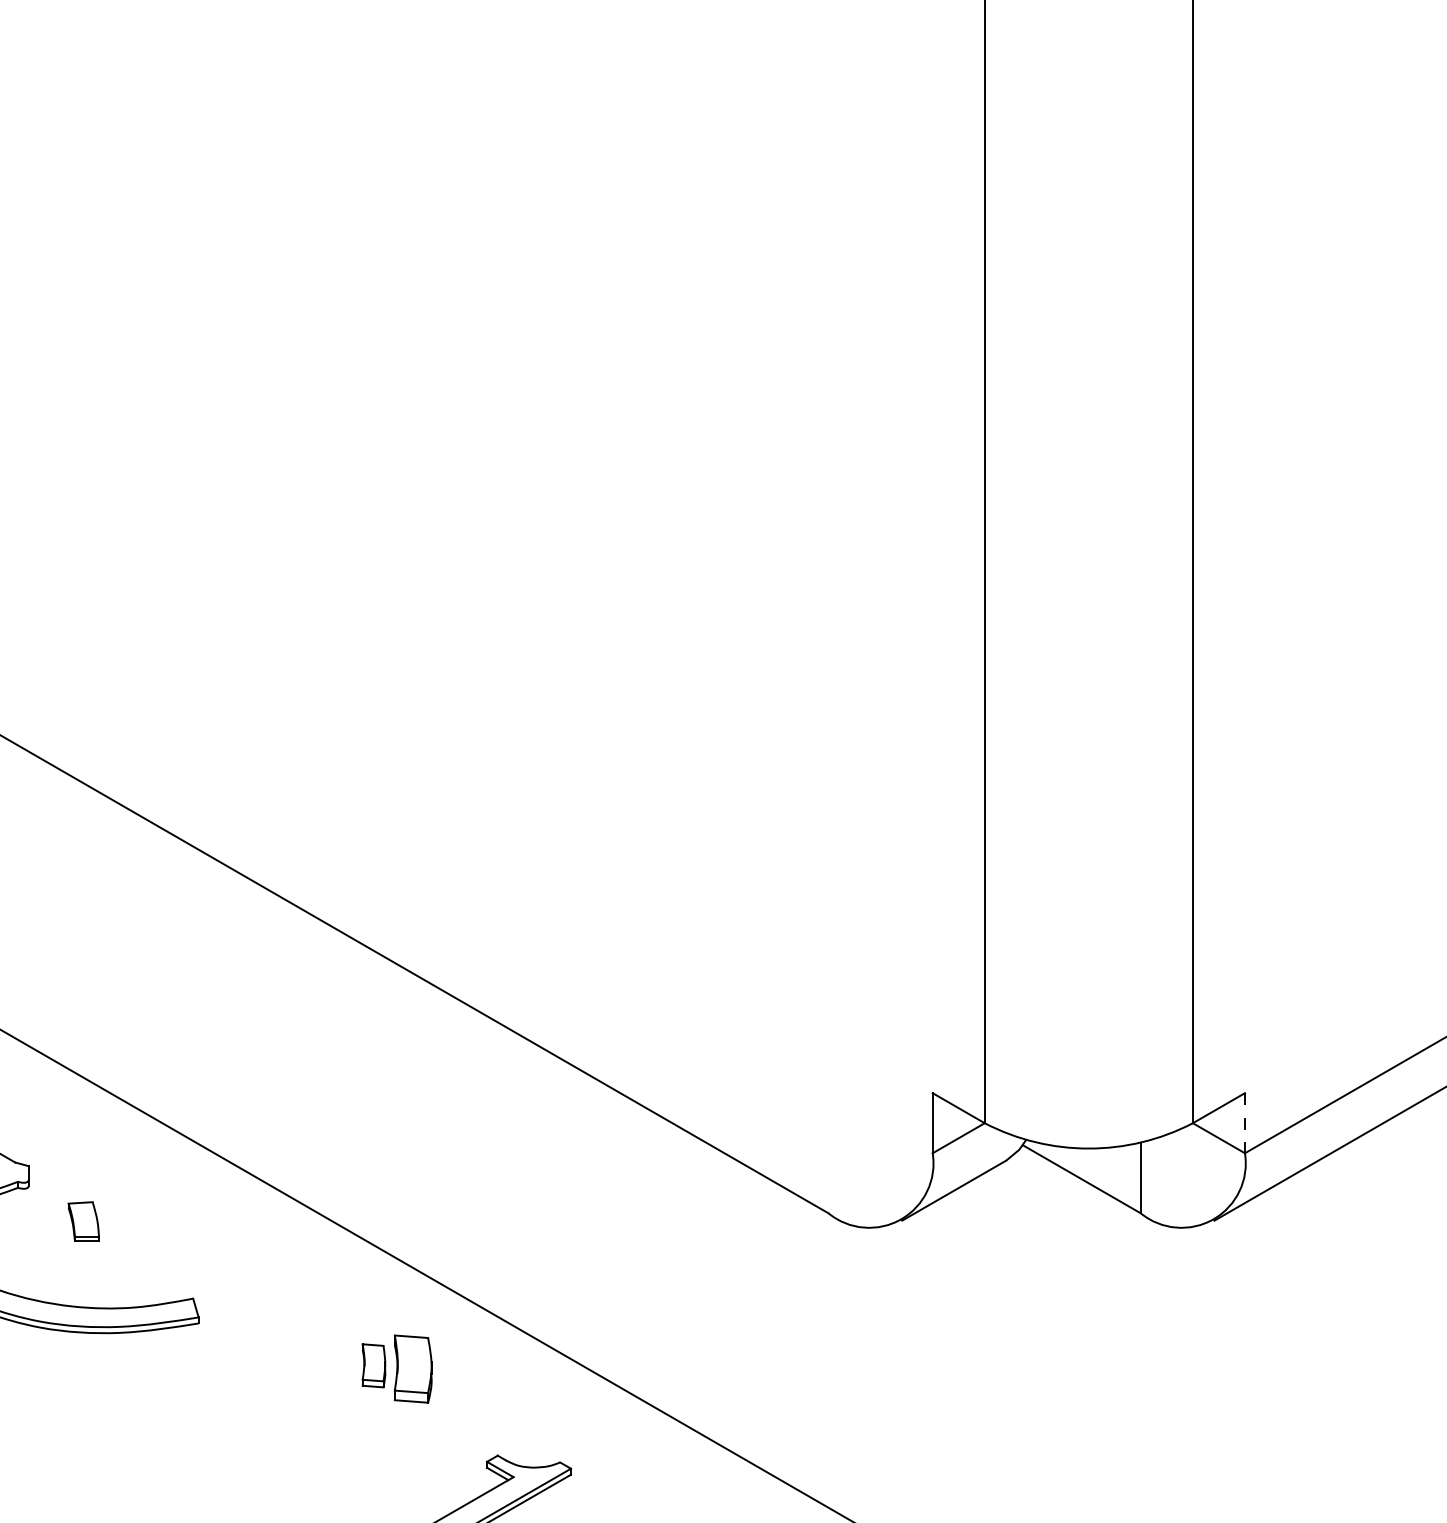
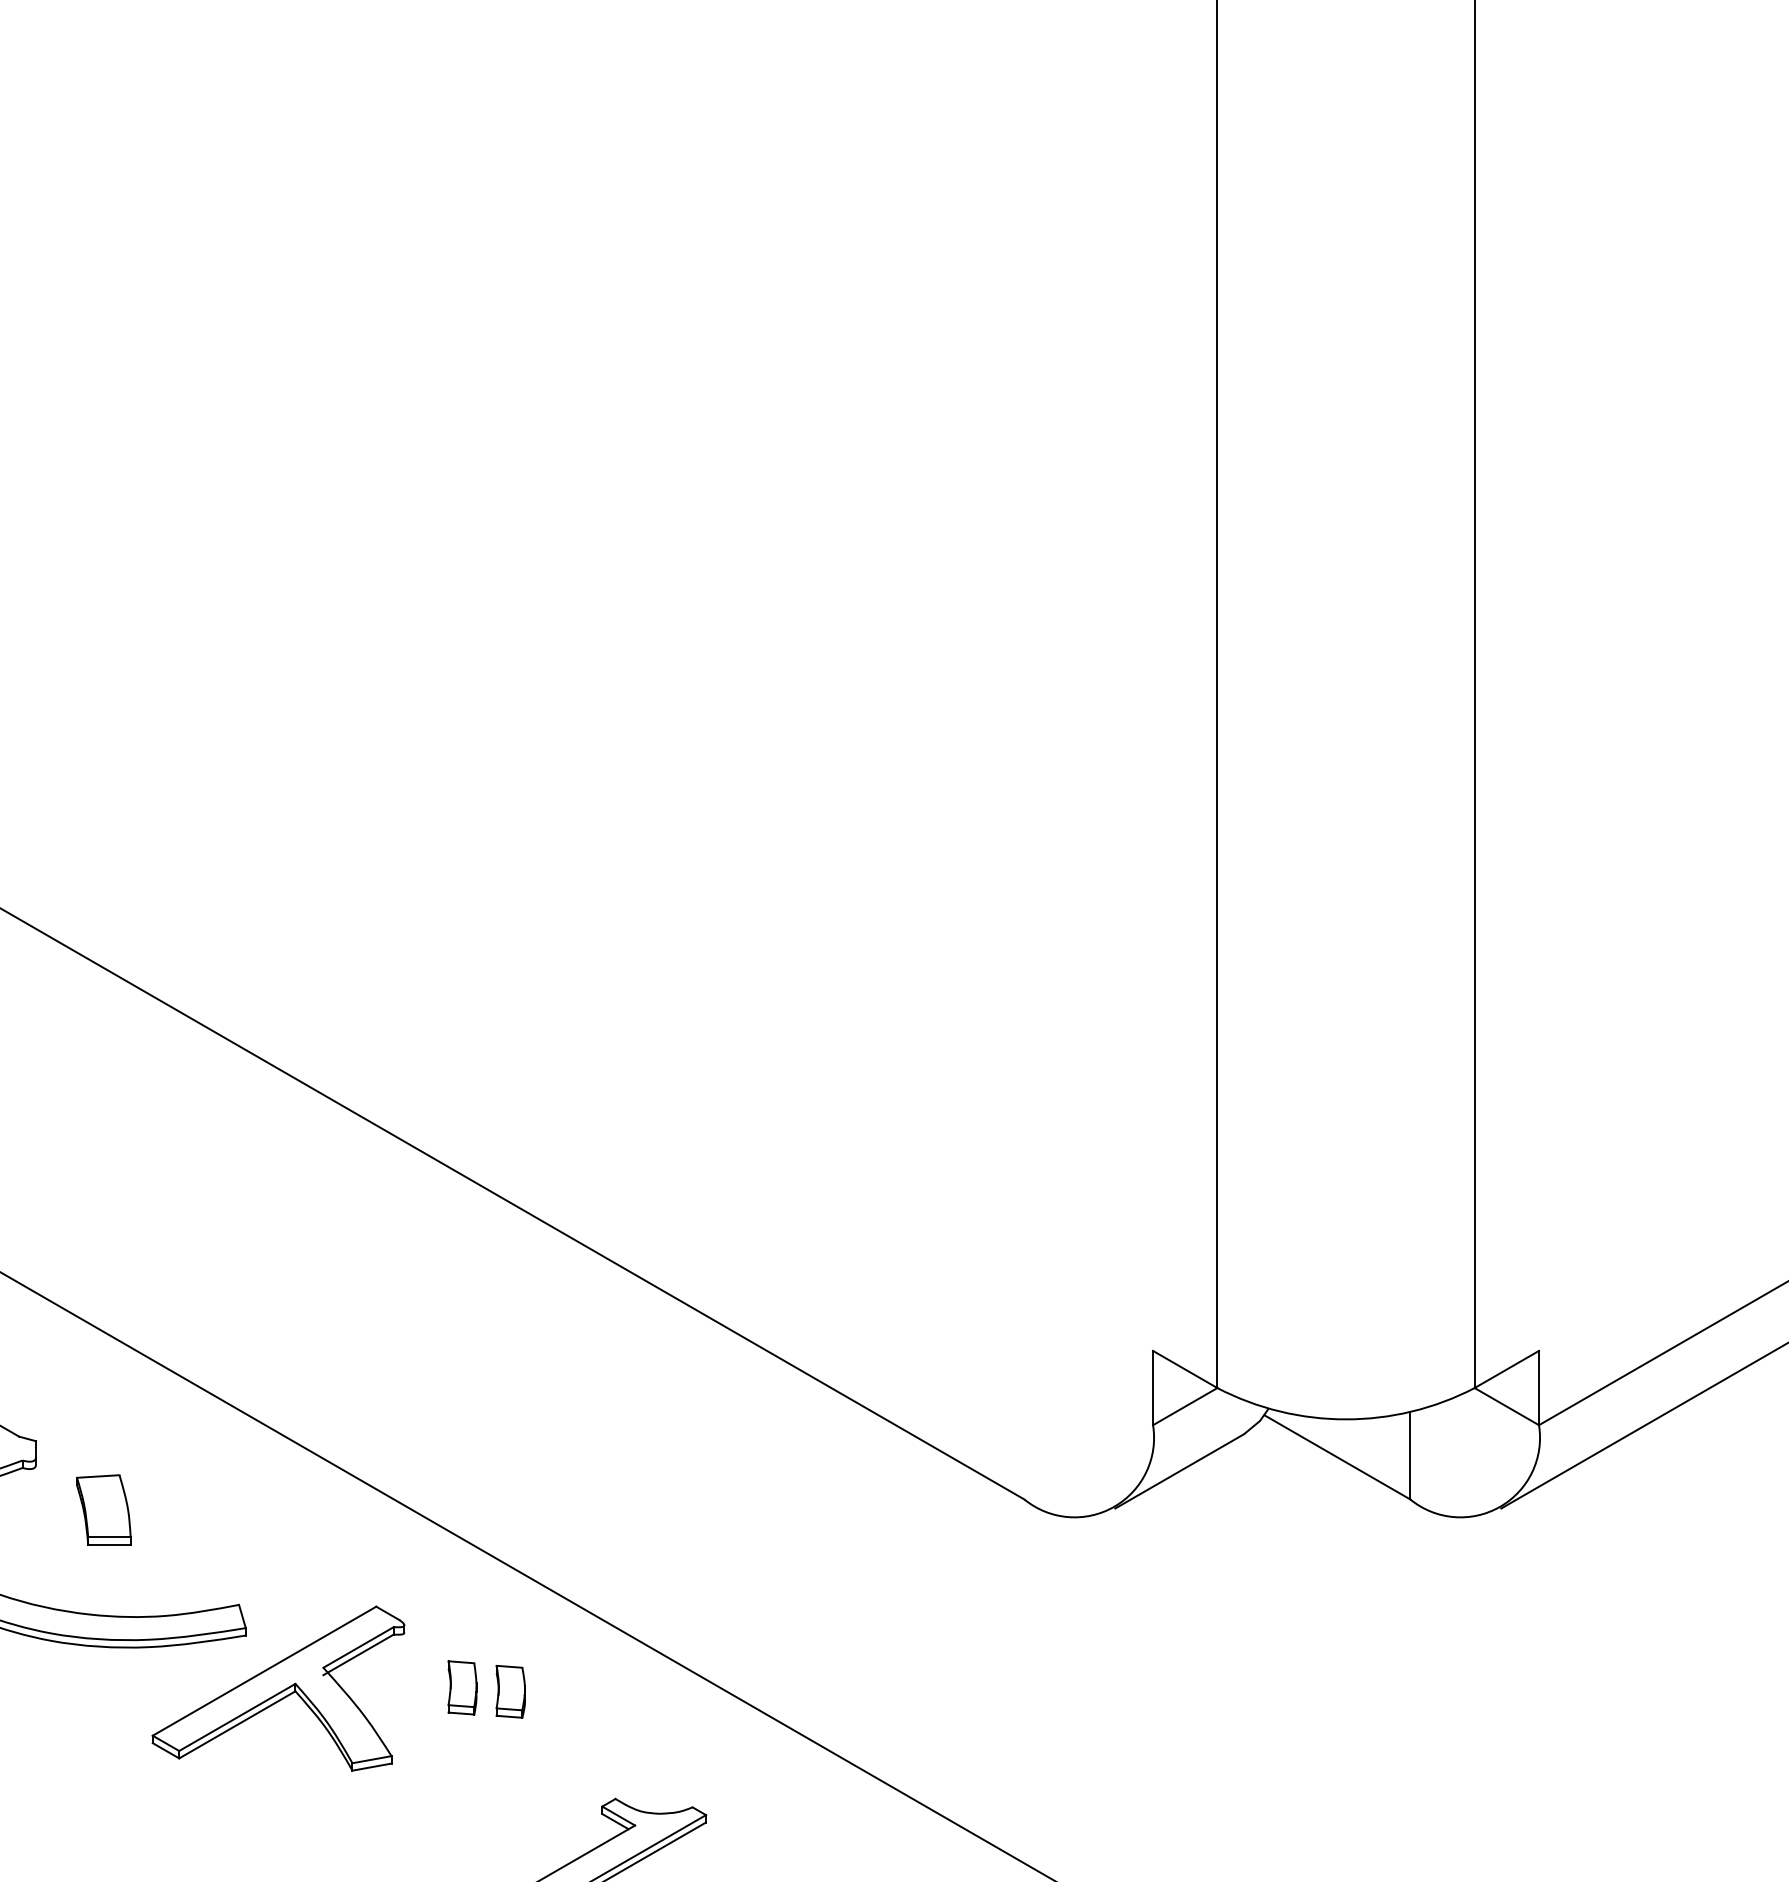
line: (1245, 1123) -> (1539, 1388), dashed -> solid
part: (83, 1221) -> (103, 1509), size x1.43
part: (225, 1366) -> (278, 1688), added
part: (412, 1368) -> (510, 1691), size x0.62

